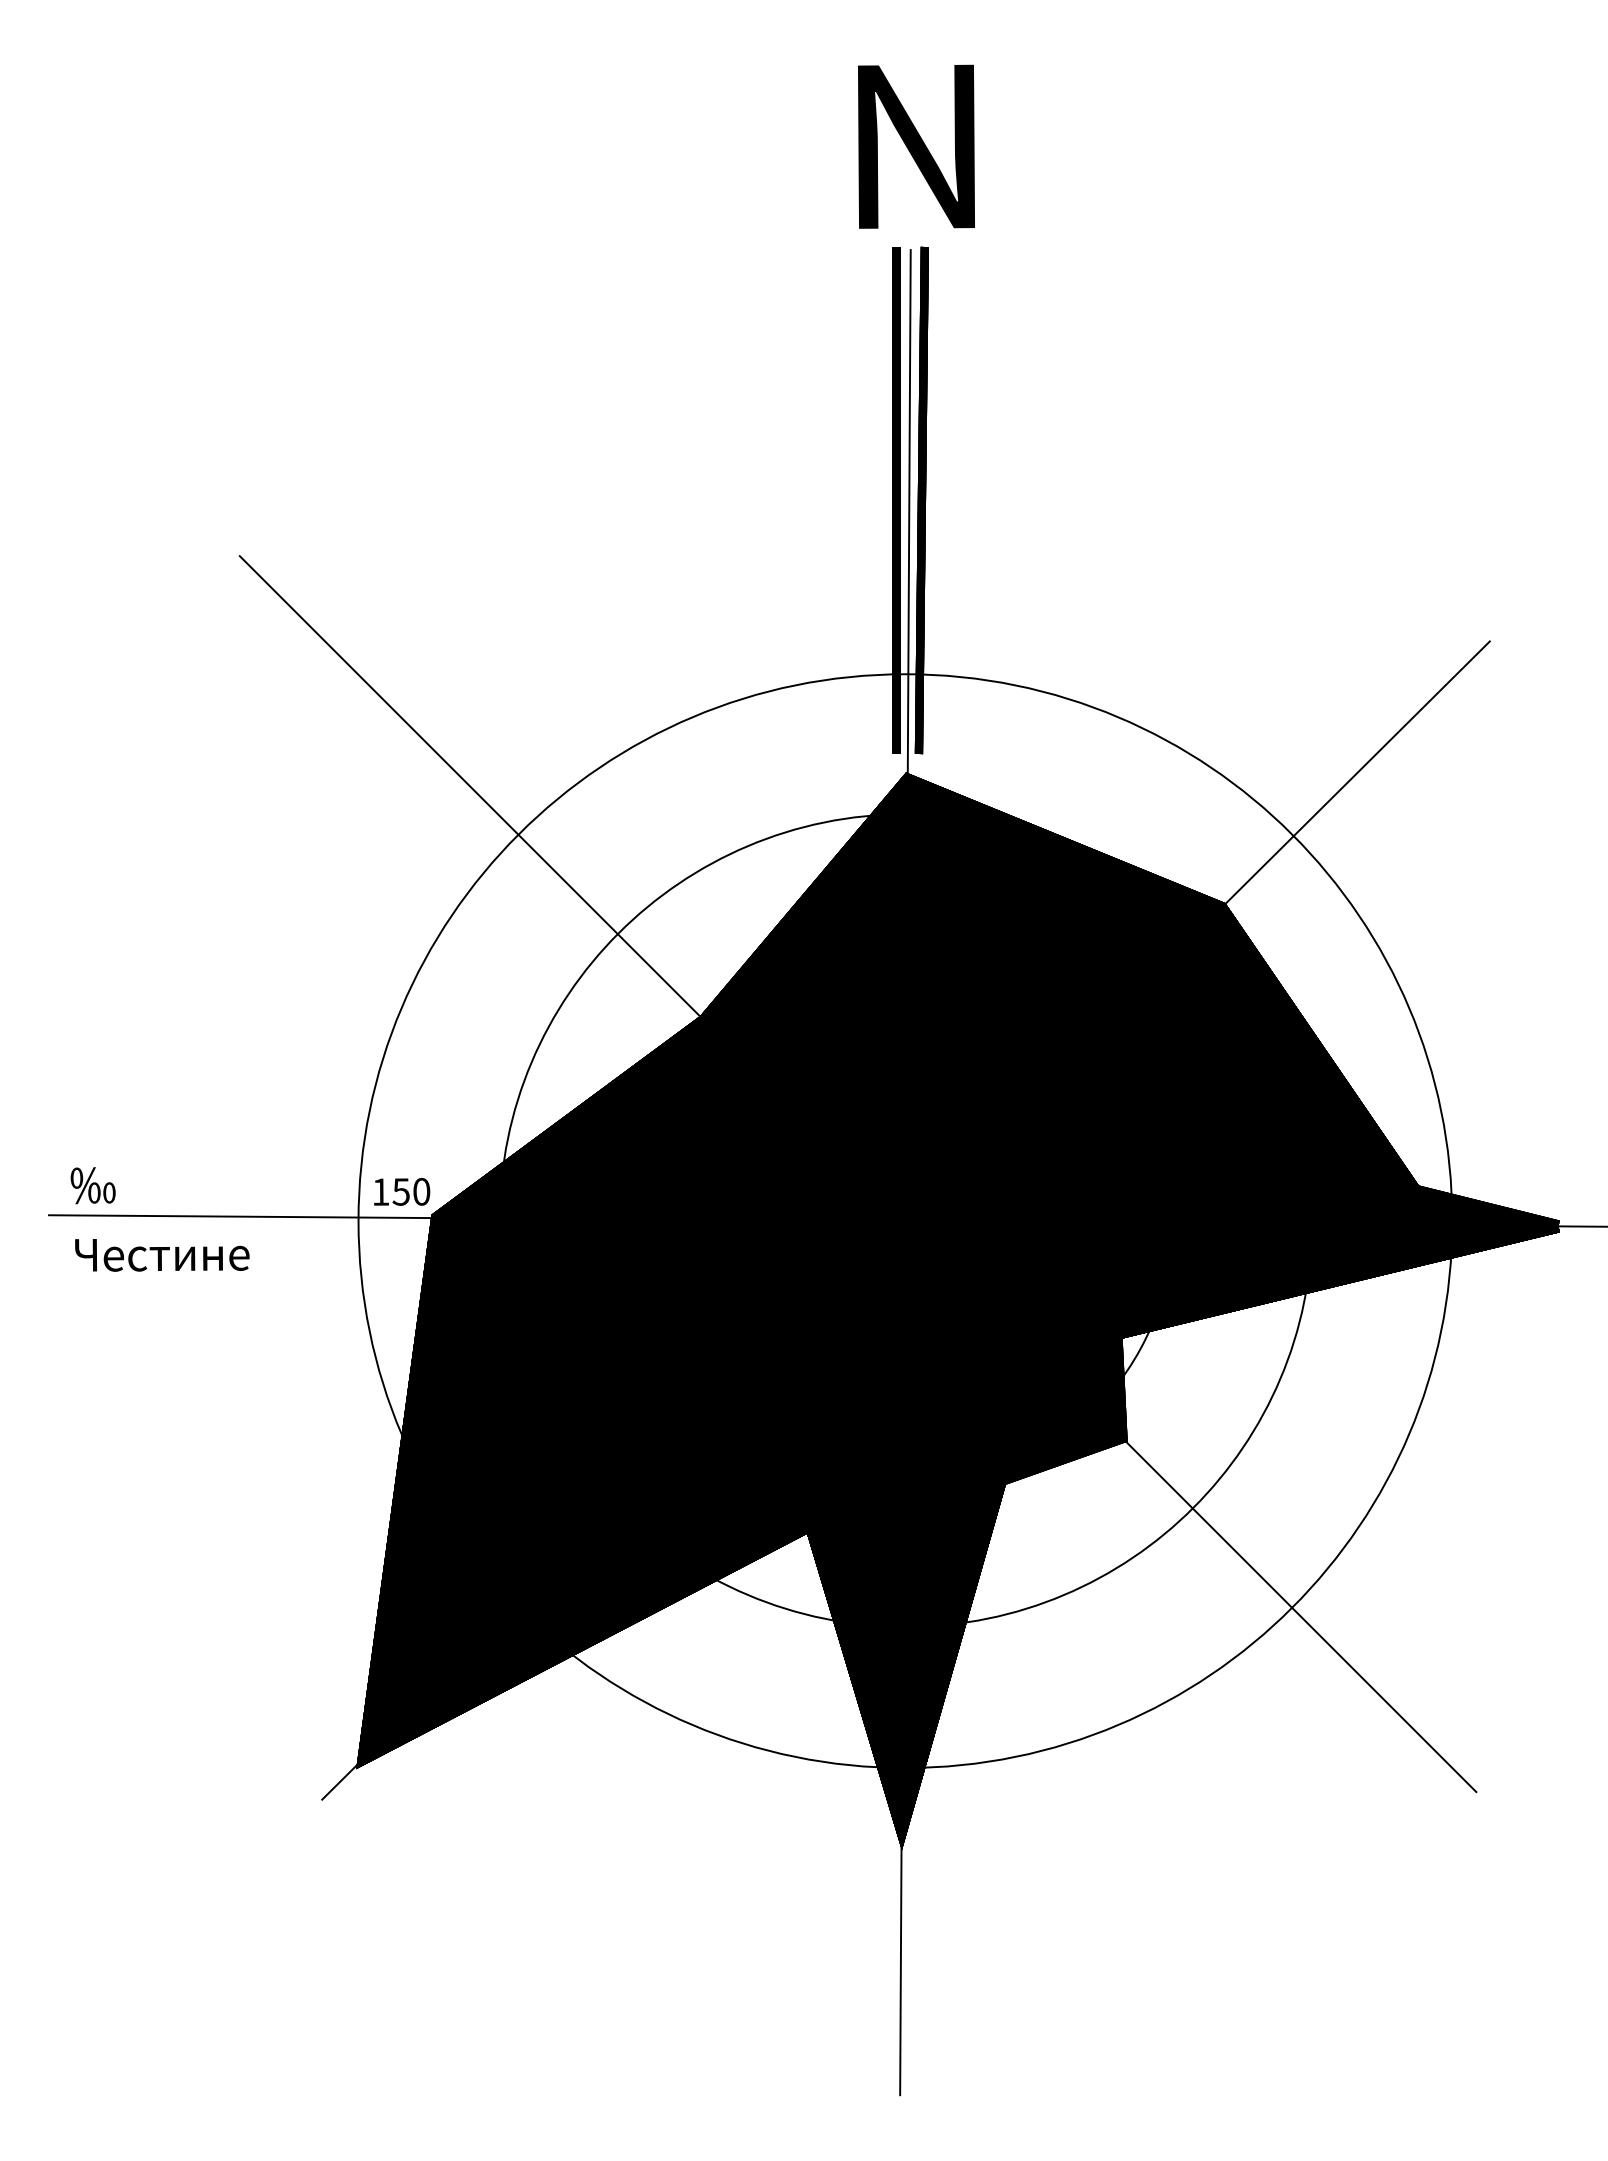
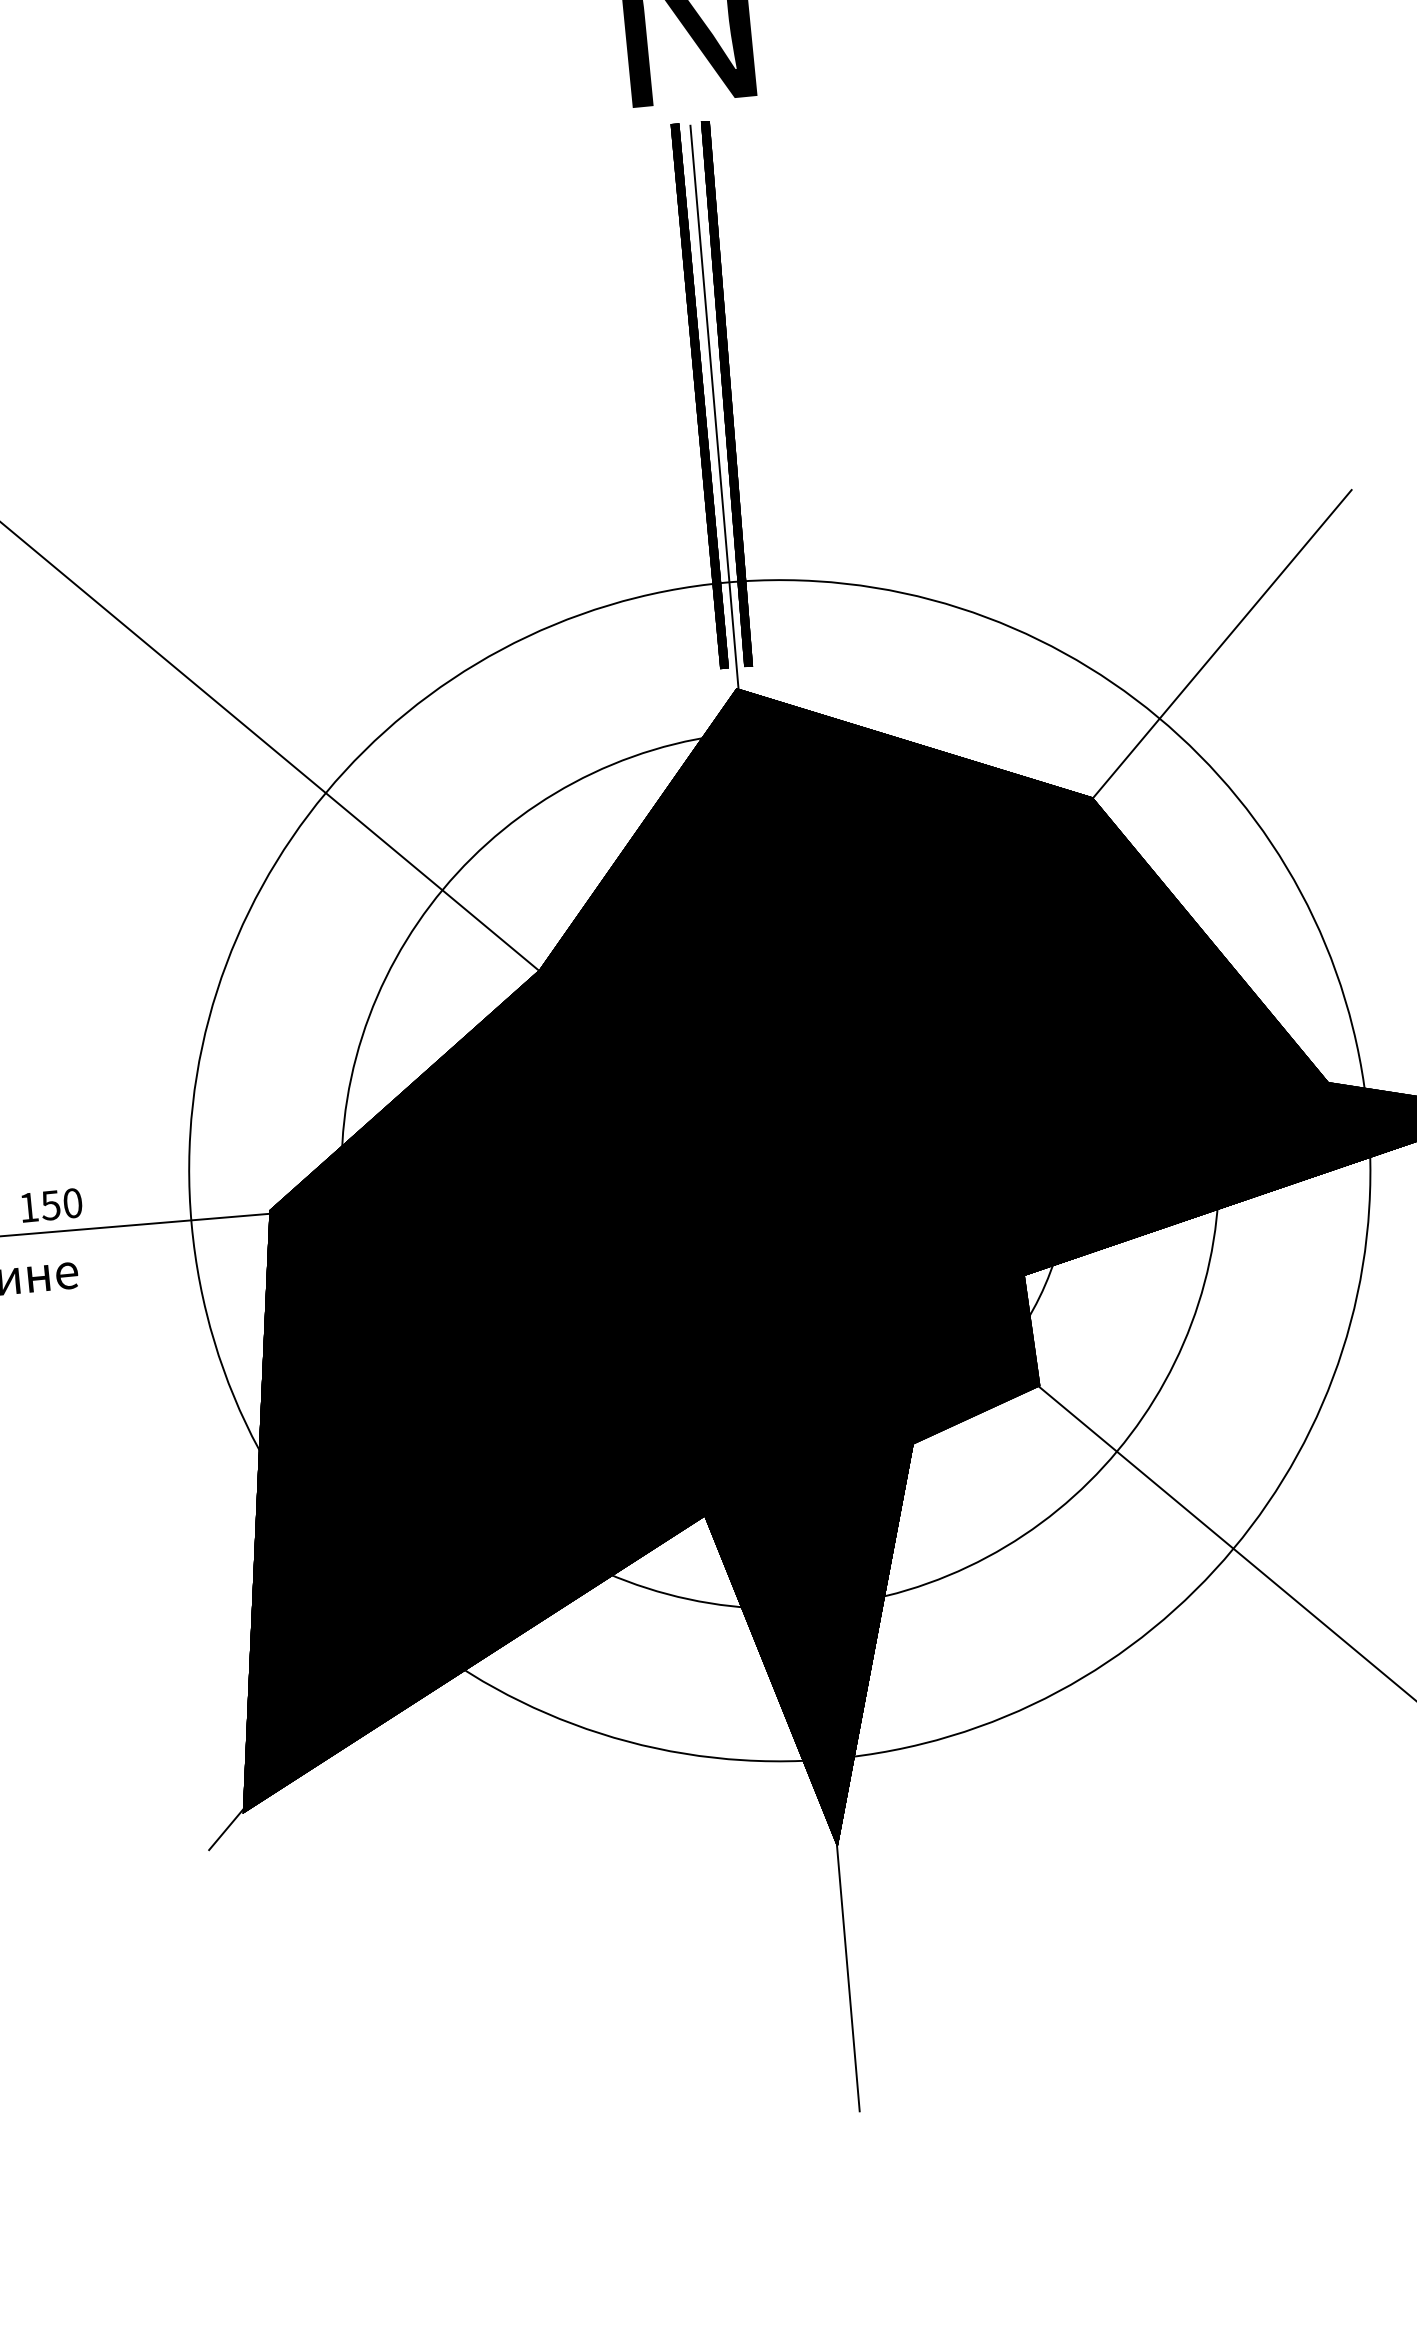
text: (402, 1191) -> (52, 1204), moved

